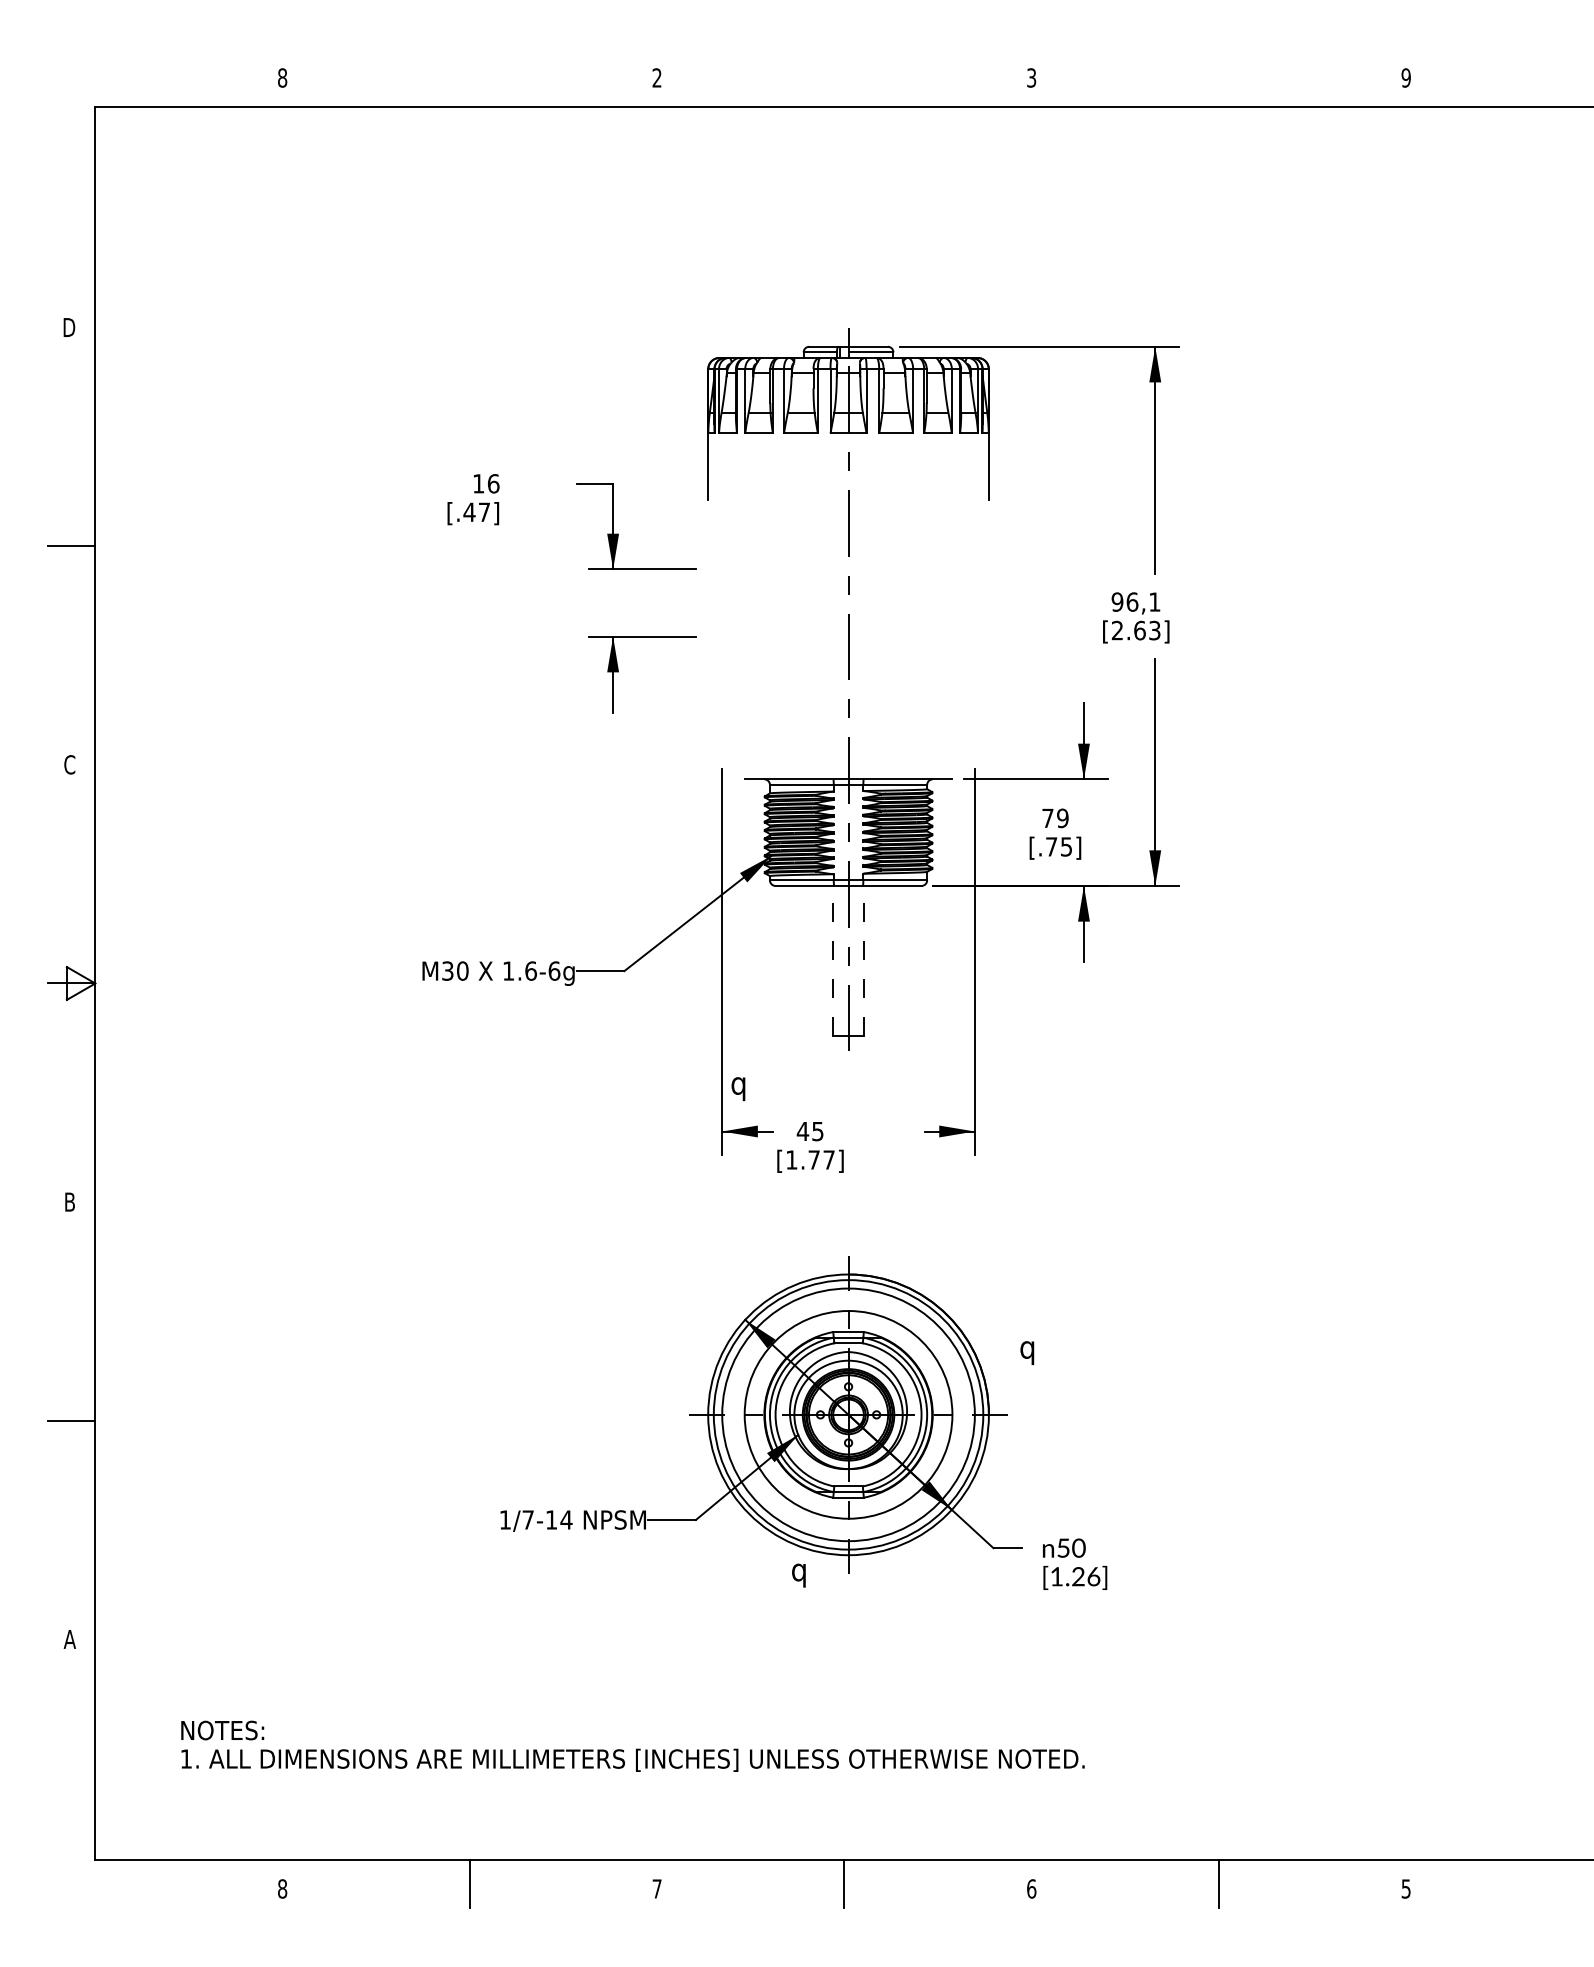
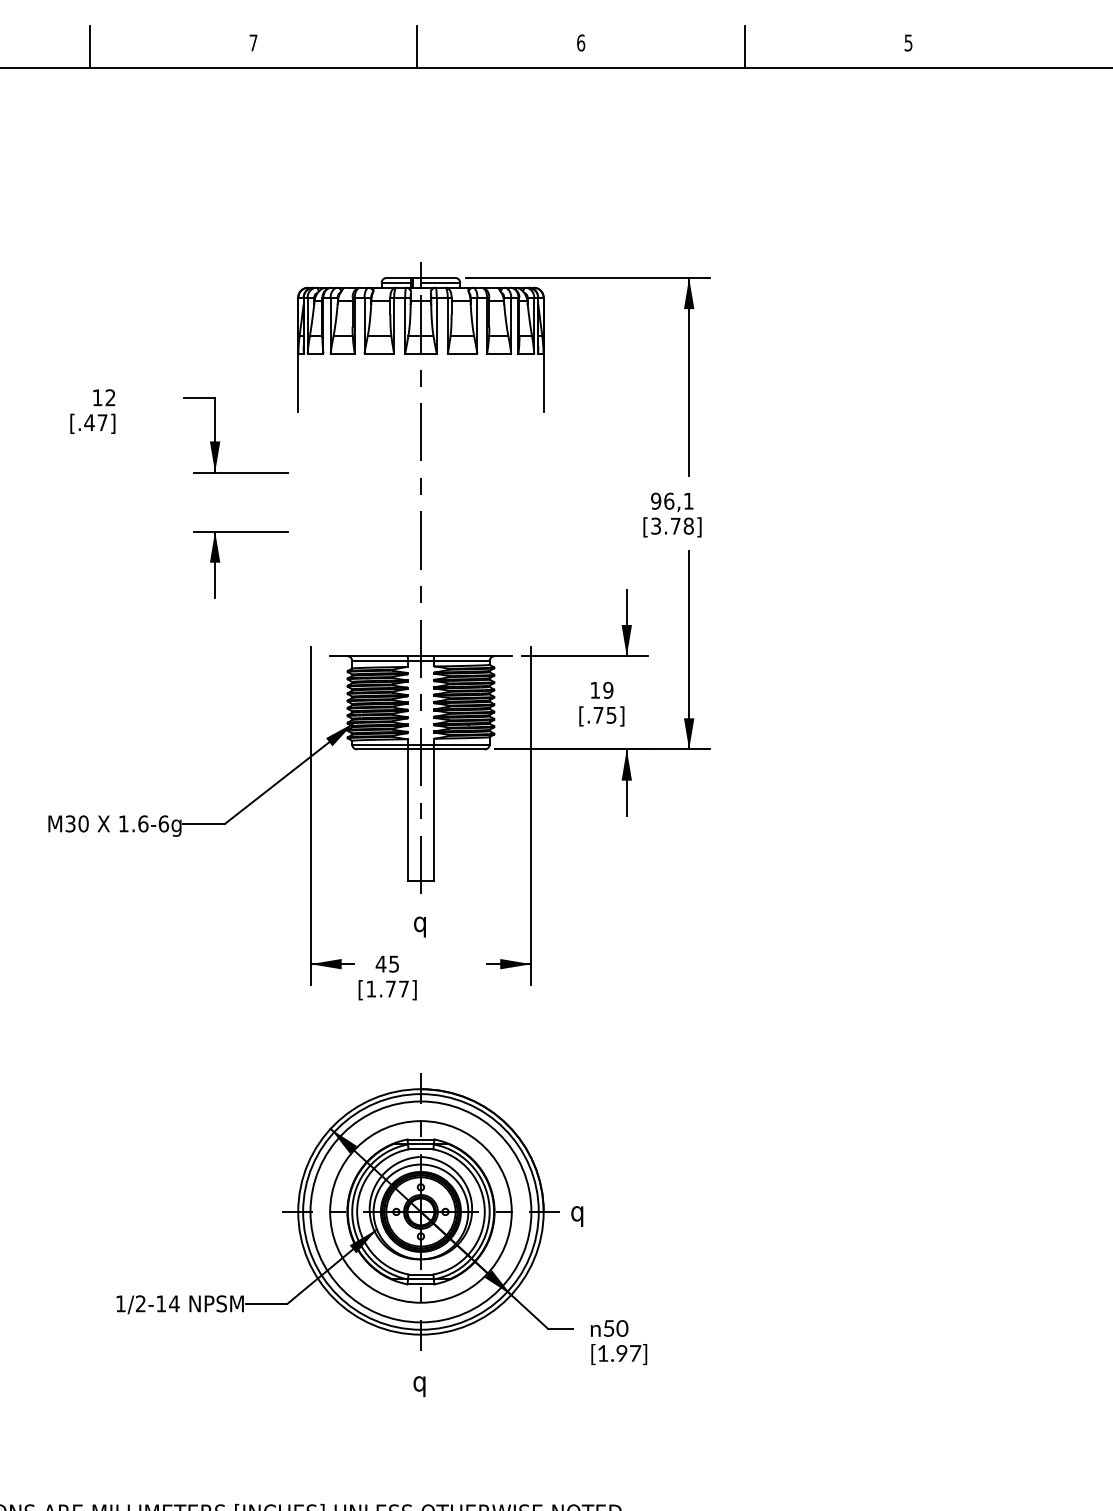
text: (656, 77) -> (253, 42), 2 -> 7
text: (1031, 77) -> (580, 42), 3 -> 6
text: (1405, 77) -> (907, 42), 9 -> 5
line: (469, 82) -> (89, 46), added
line: (844, 82) -> (417, 46), added
line: (1219, 82) -> (745, 46), added
text: (493, 483) -> (110, 397), 16 -> 12
text: (1136, 630) -> (672, 526), [2.63] -> [3.78]
text: (1047, 817) -> (594, 689), 79 -> 19
line: (833, 960) -> (407, 814), dashed -> solid
line: (863, 960) -> (434, 814), dashed -> solid
text: (738, 1089) -> (420, 927), moved
text: (1027, 1353) -> (577, 1216), moved
text: (527, 1519) -> (140, 1303), 1/7-14 -> 1/2-14
text: (798, 1575) -> (419, 1386), moved
text: (1086, 1576) -> (629, 1353), [1.26] -> [1.97]

